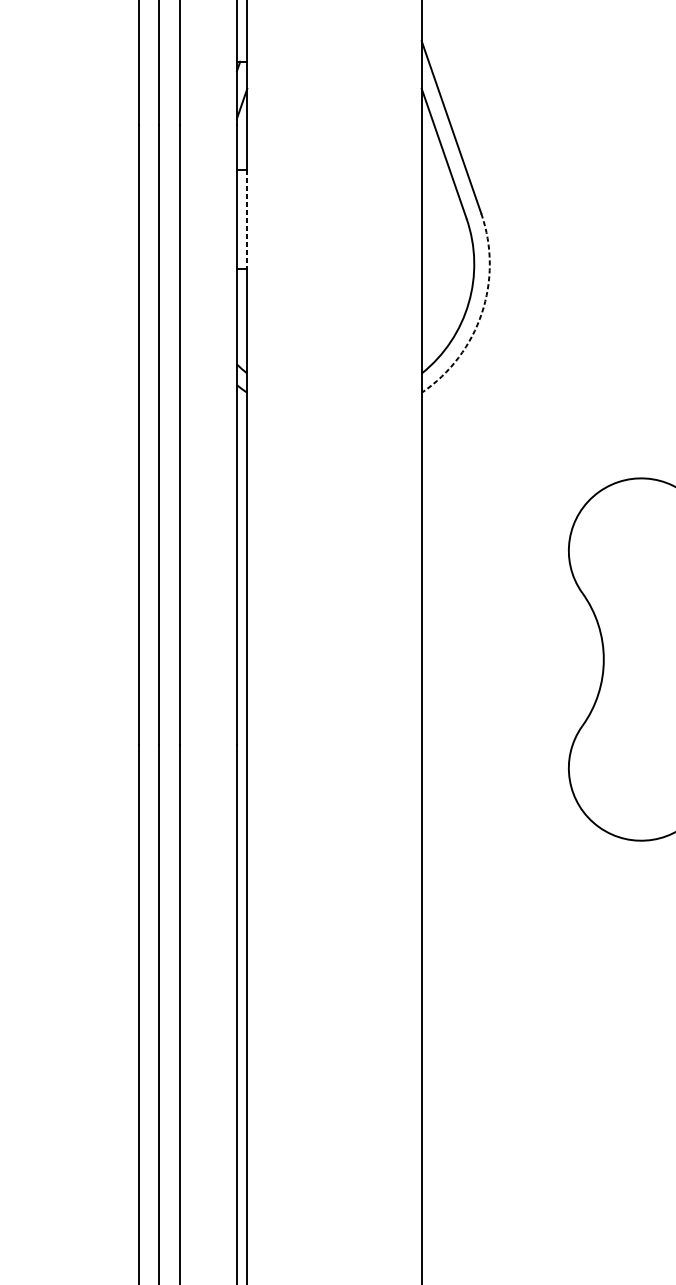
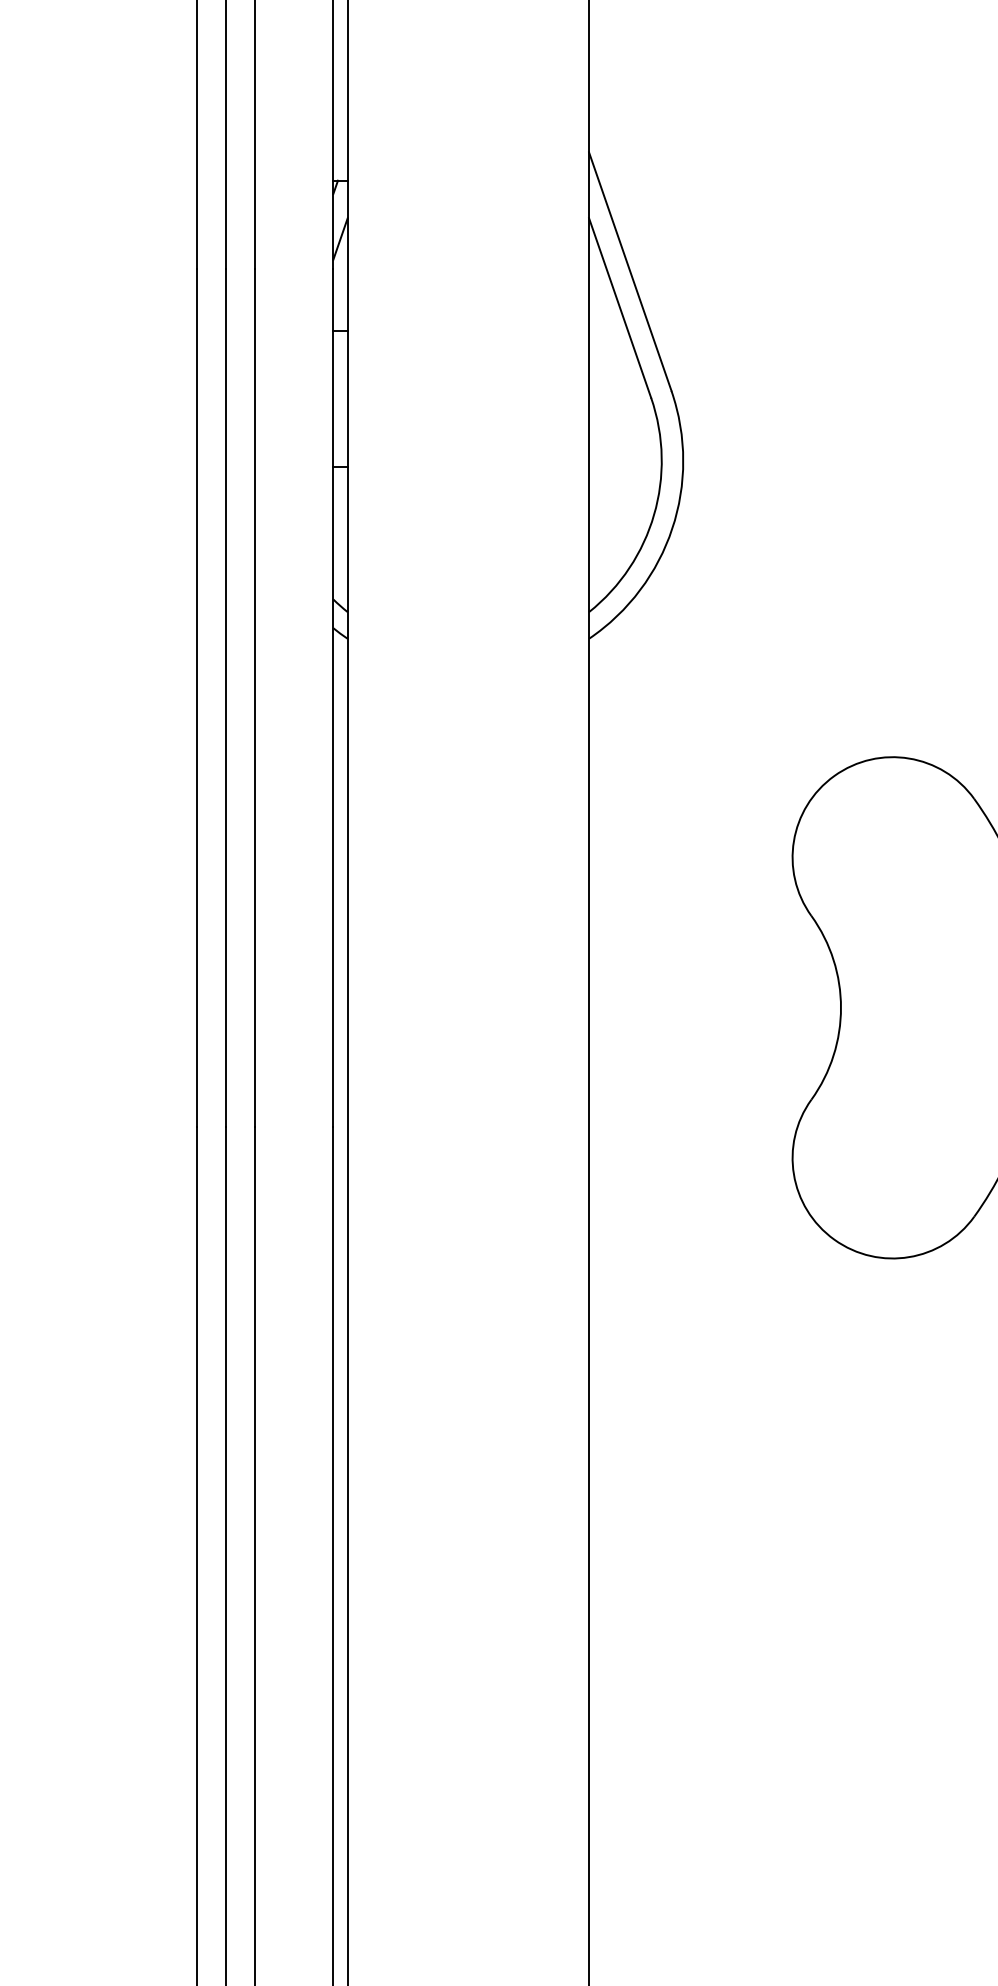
line: (247, 219) -> (347, 399), dashed -> solid
arc: (482, 313) -> (672, 528), dashed -> solid

